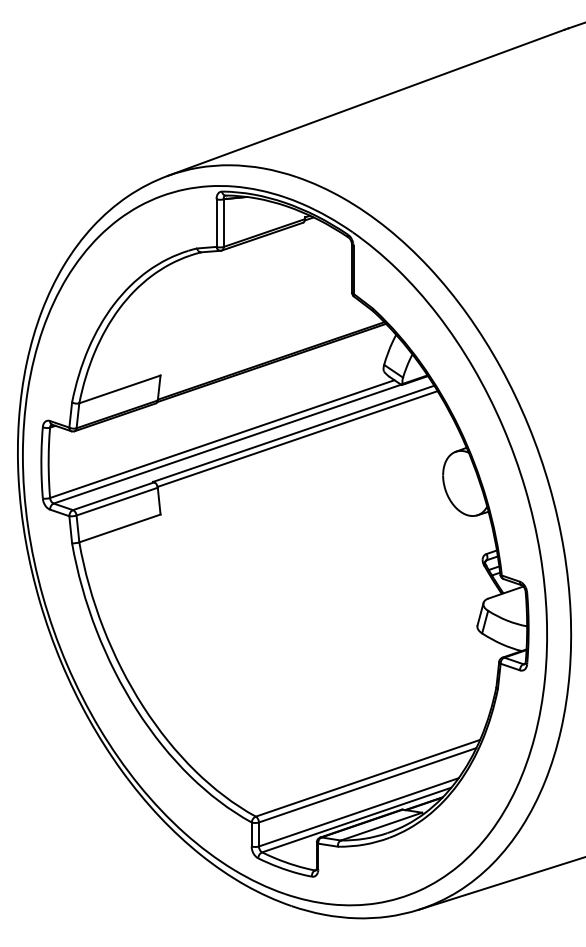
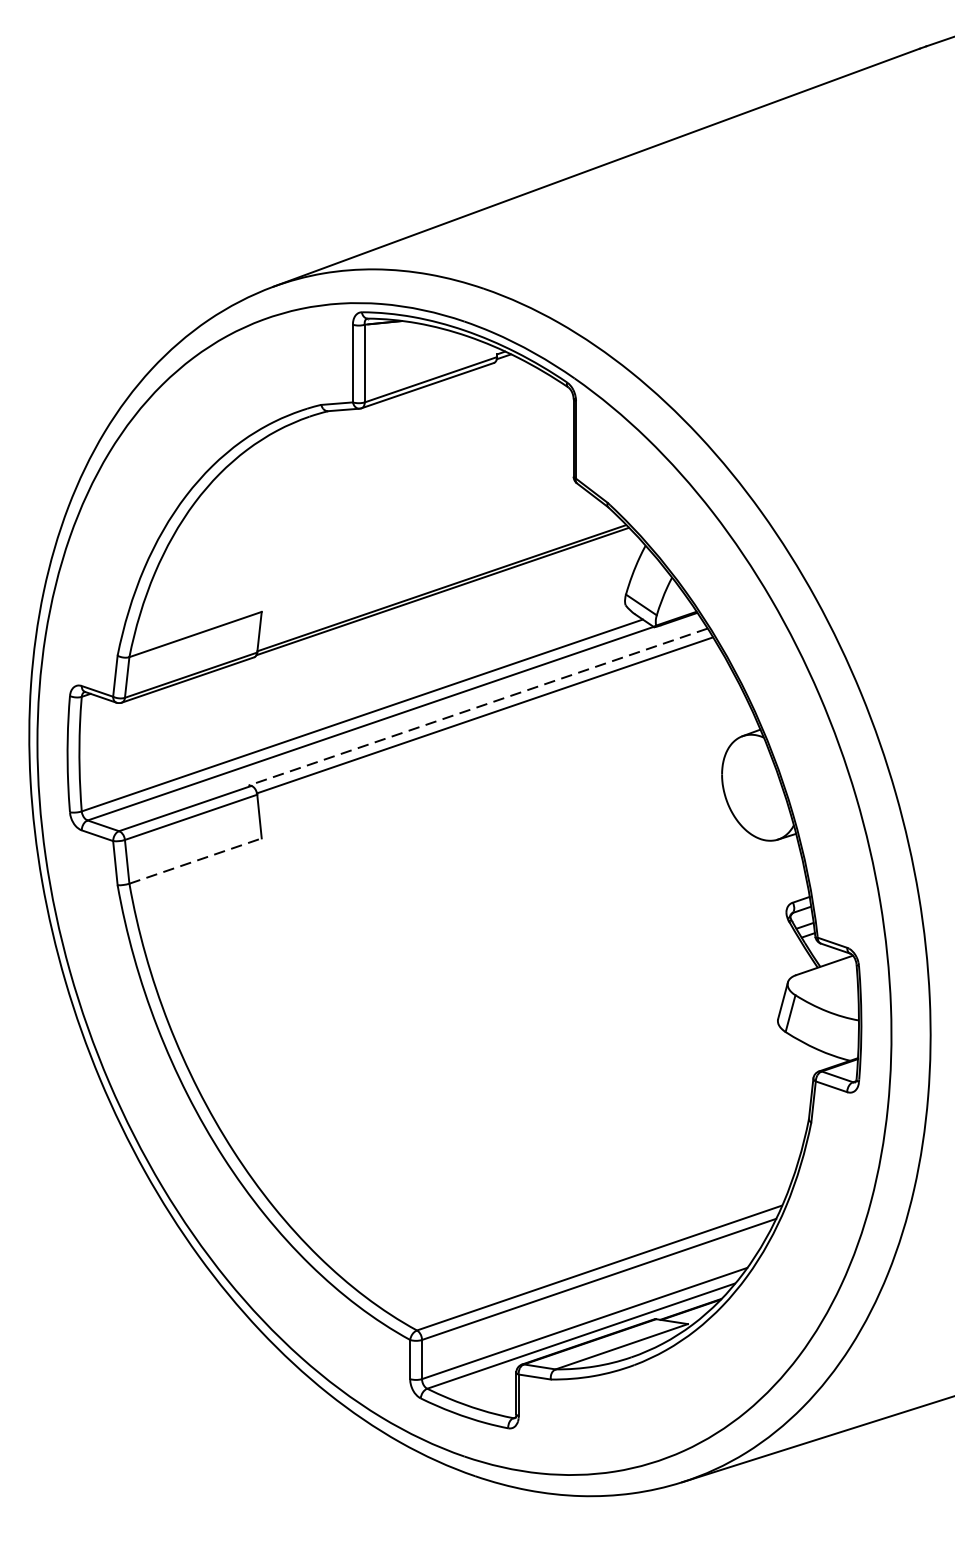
line: (293, 433) -> (478, 706), solid -> dashed
line: (119, 528) -> (194, 861), solid -> dashed

